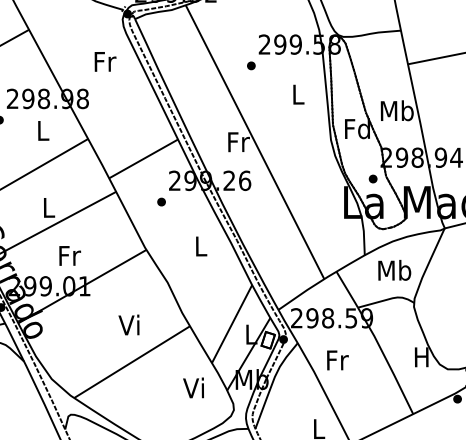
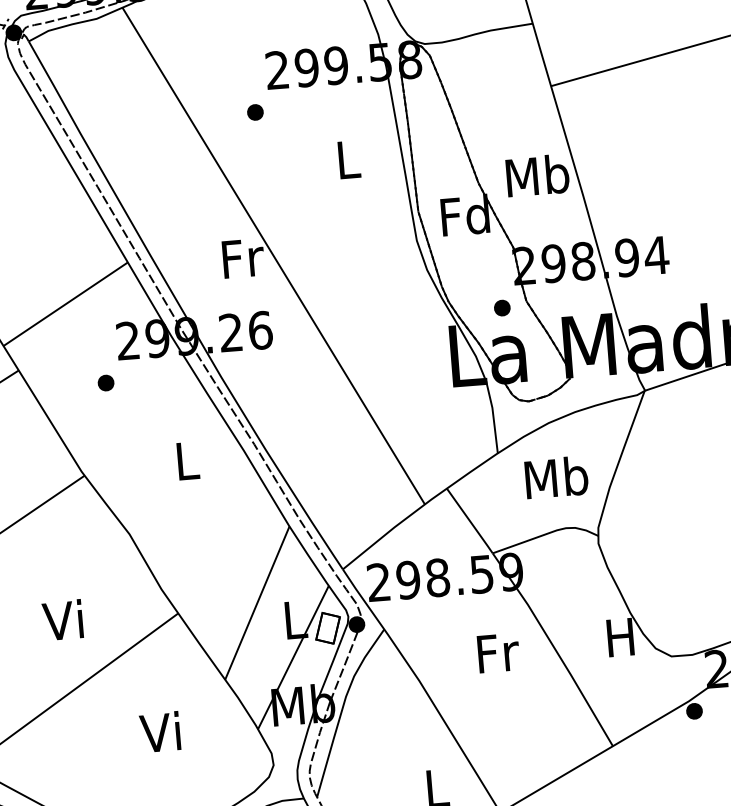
text: (337, 360) -> (497, 653), moved
text: (193, 387) -> (159, 731), moved

